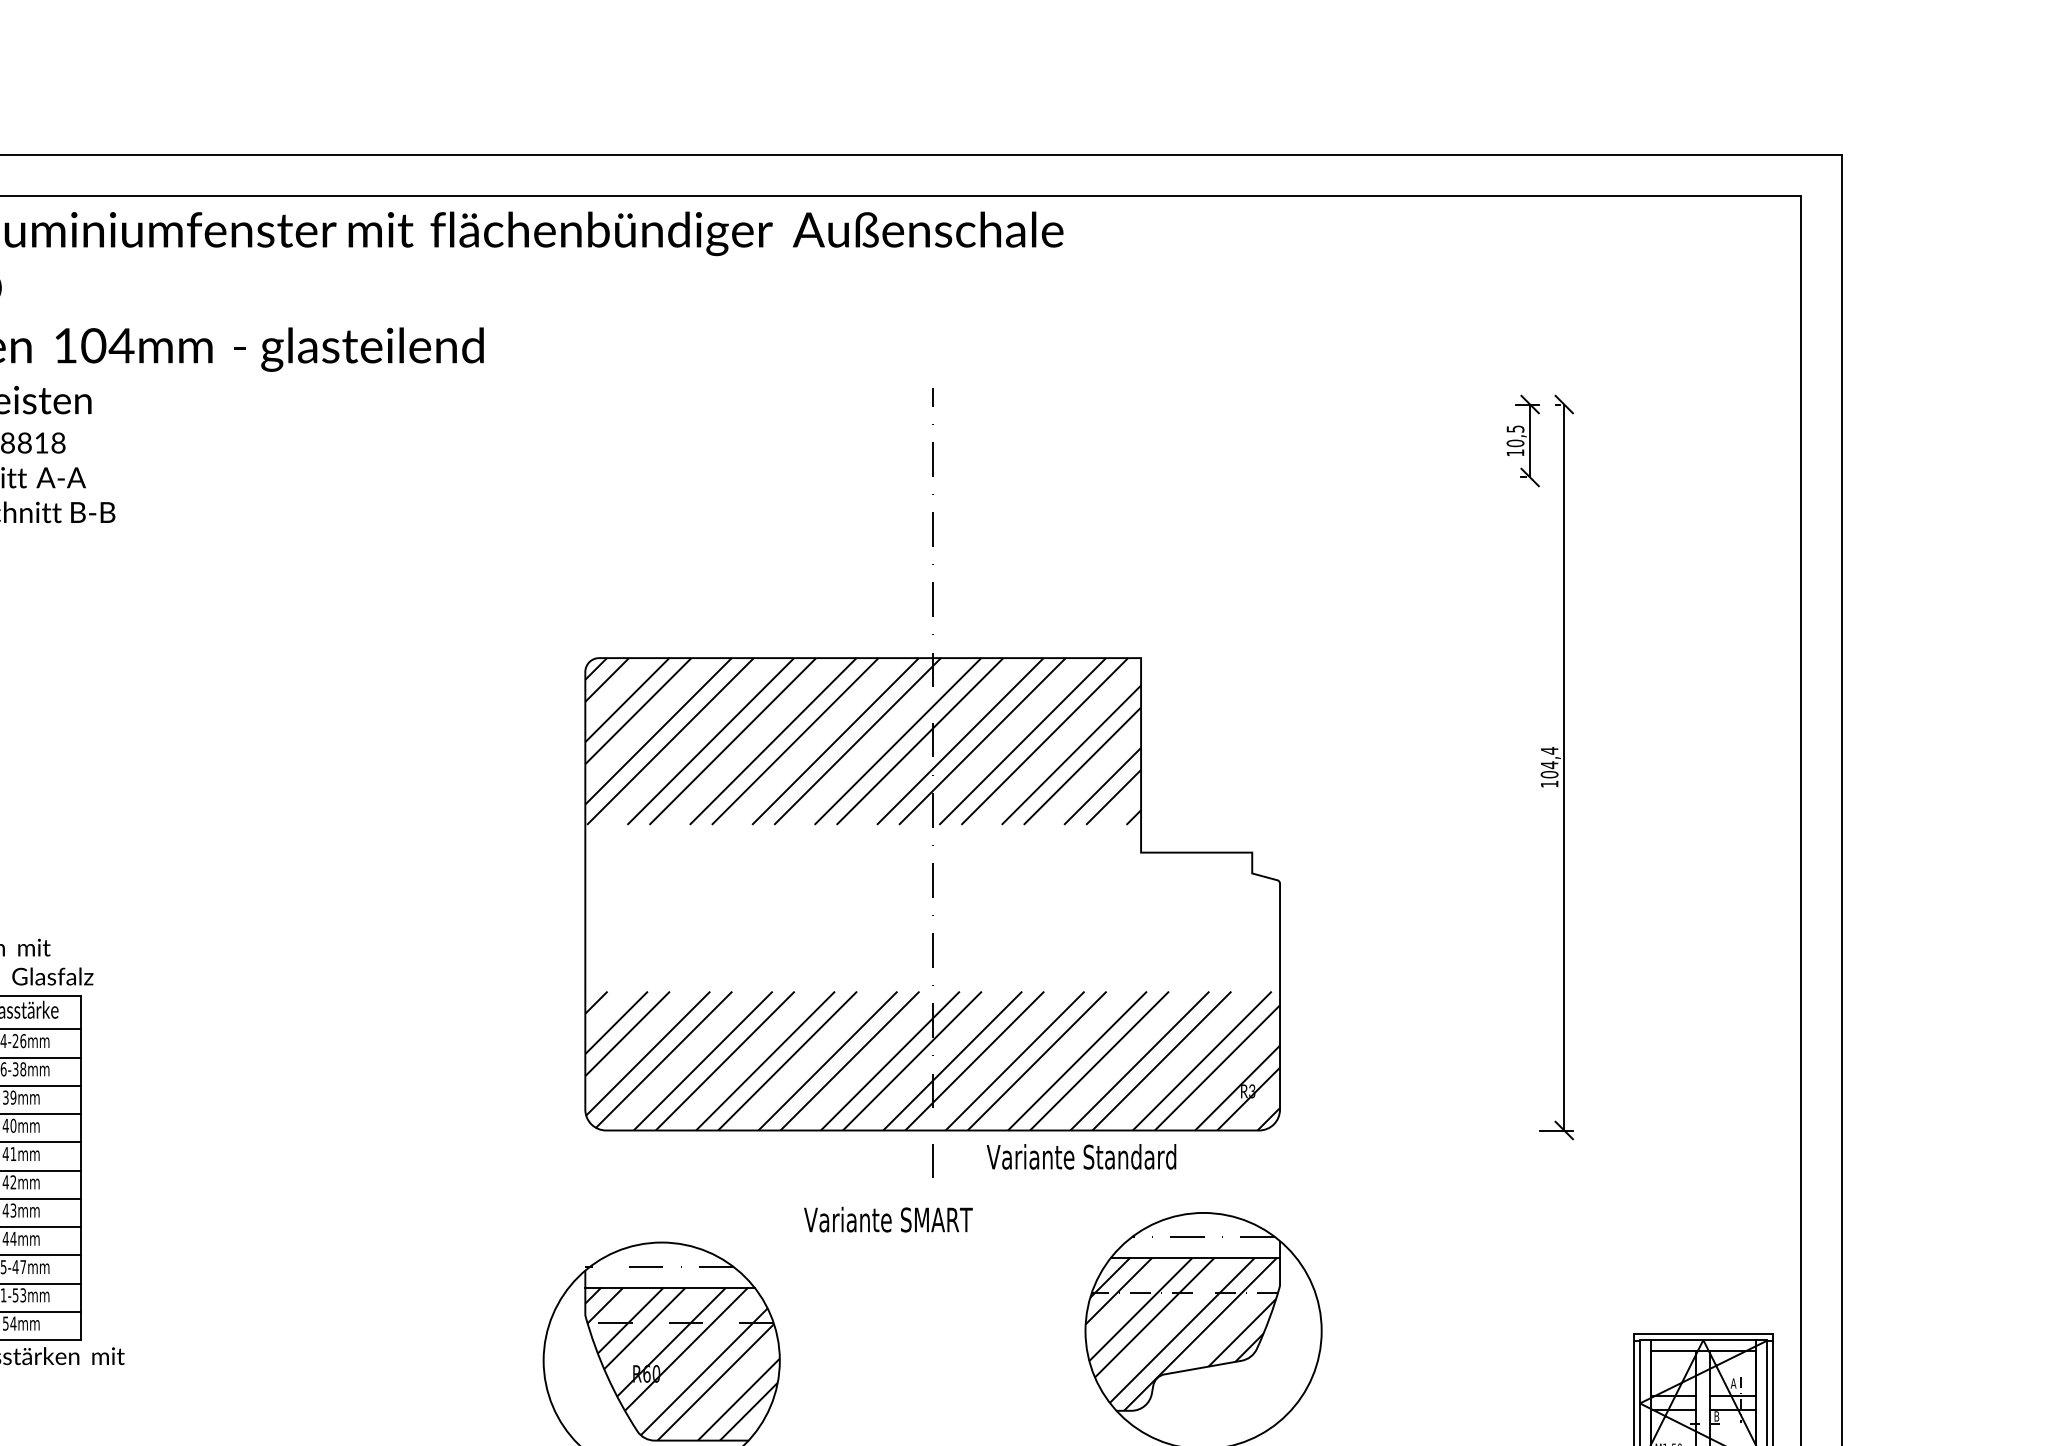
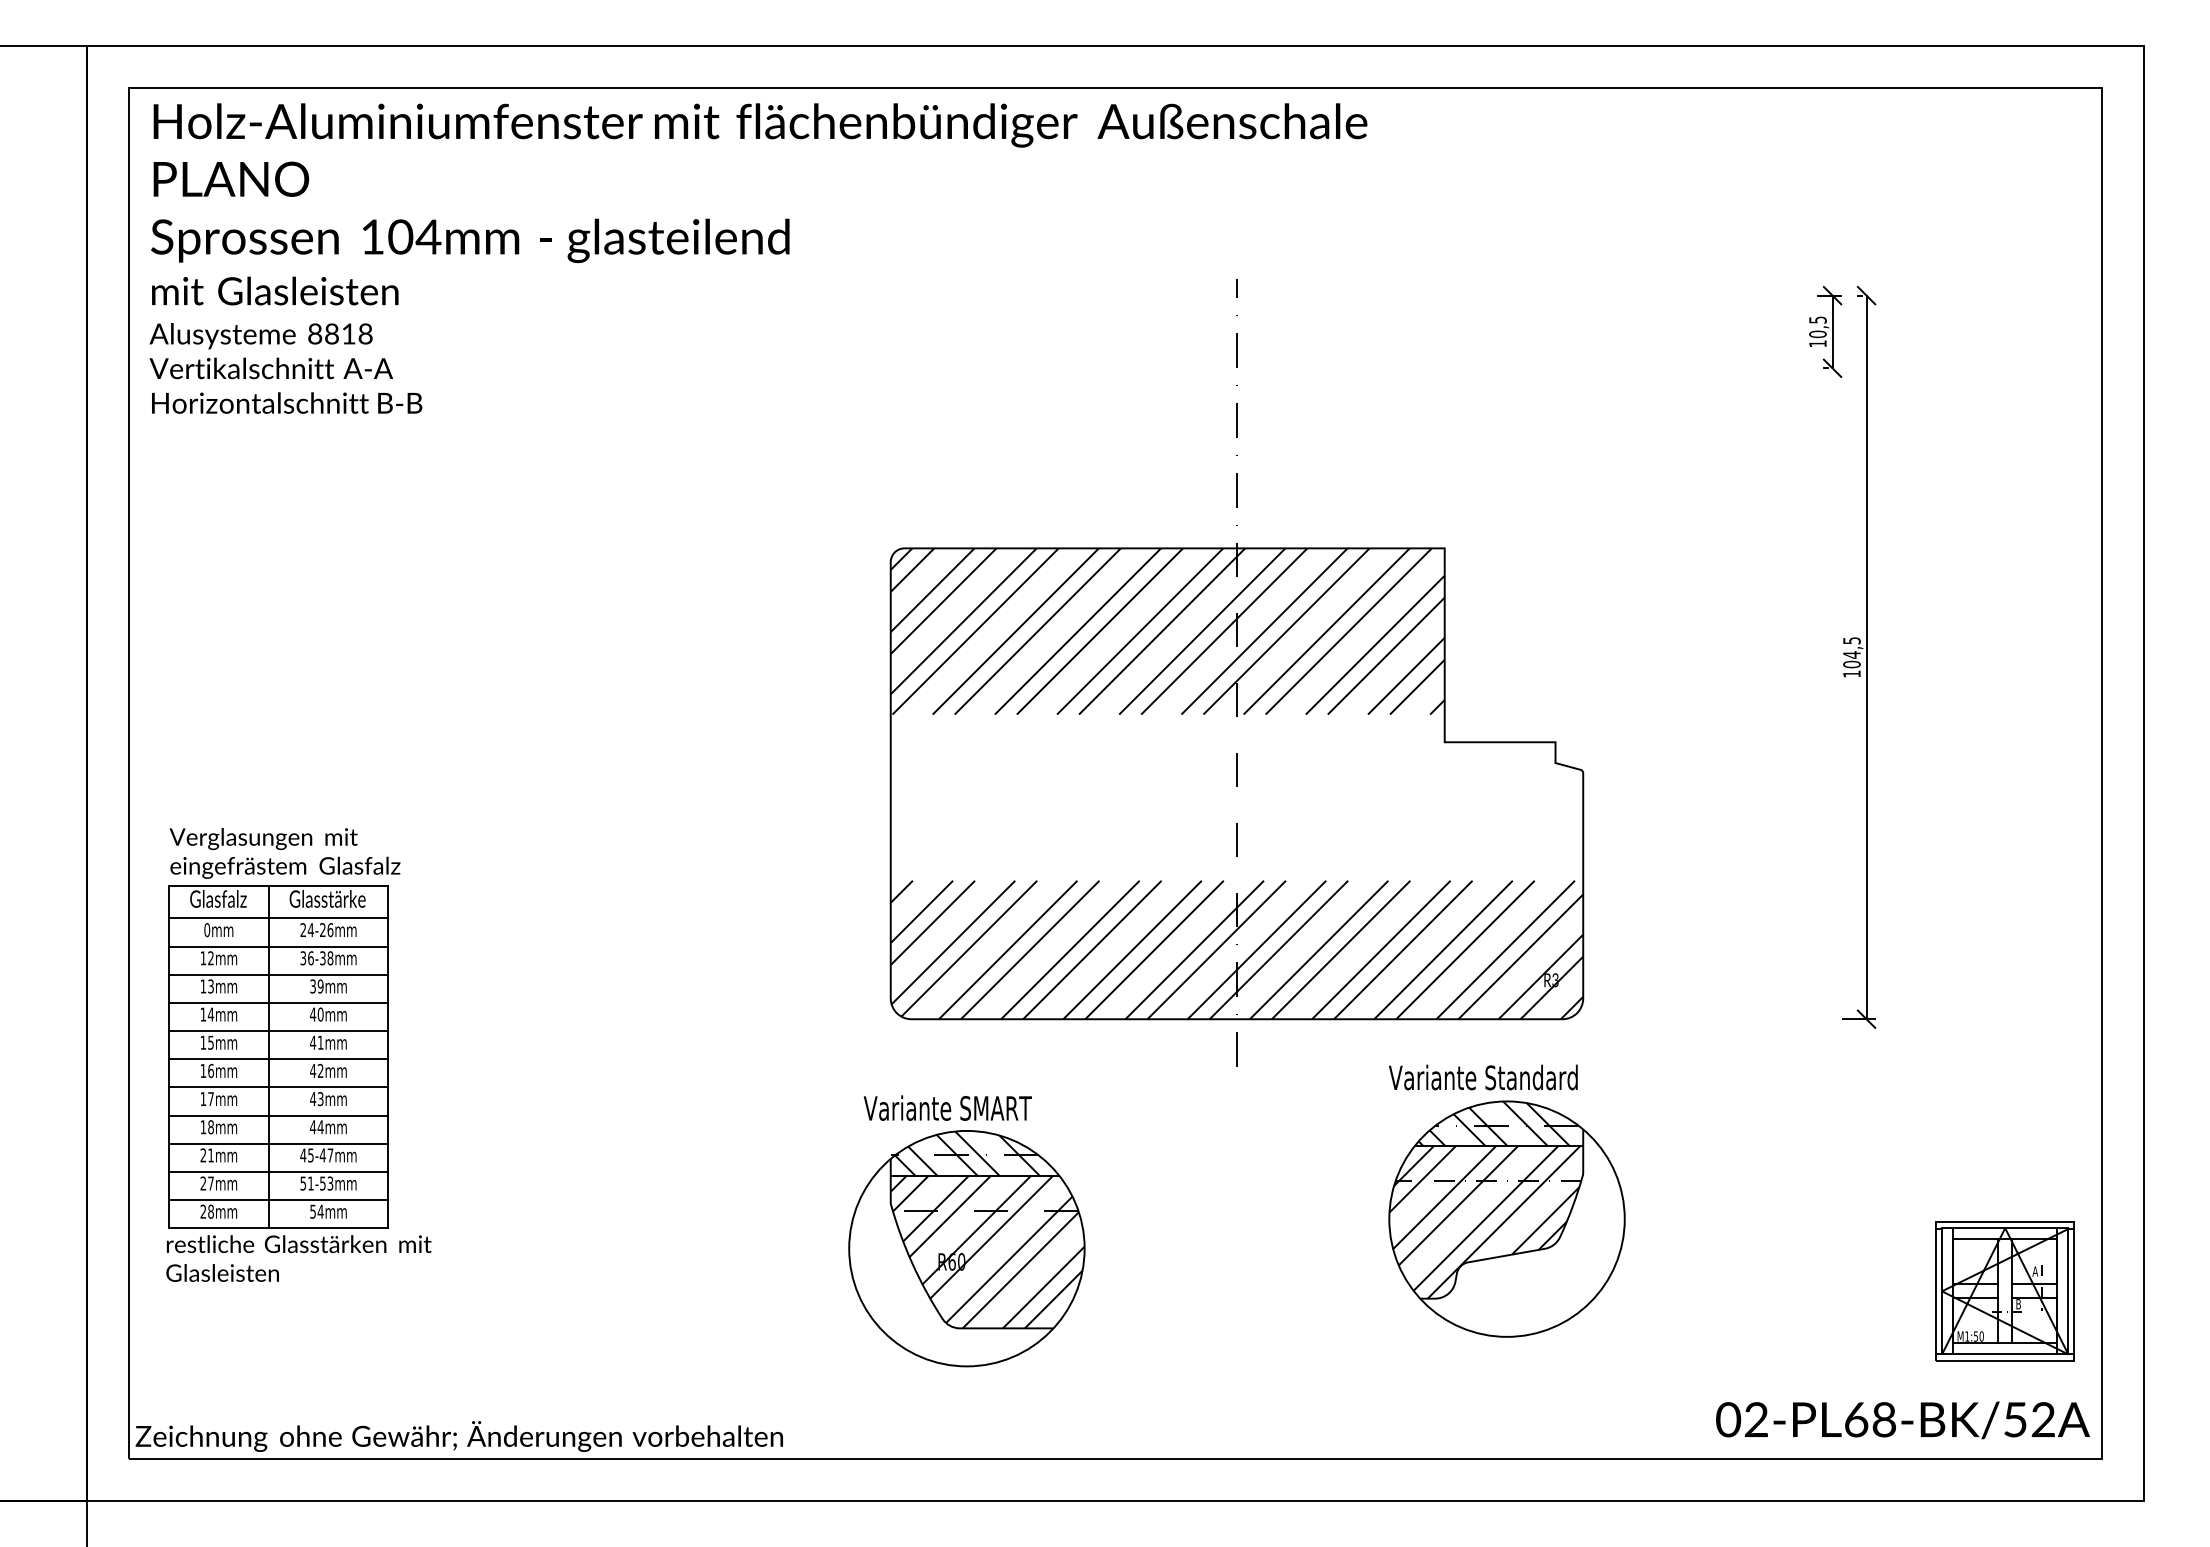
text: (1549, 750) -> (1851, 640), 104,4 -> 104,5
text: (1081, 1156) -> (1483, 1077), moved
text: (888, 1219) -> (947, 1107), moved
hatch: (1190, 1235) -> (1493, 1123), added
hatch: (662, 1265) -> (967, 1153), added

